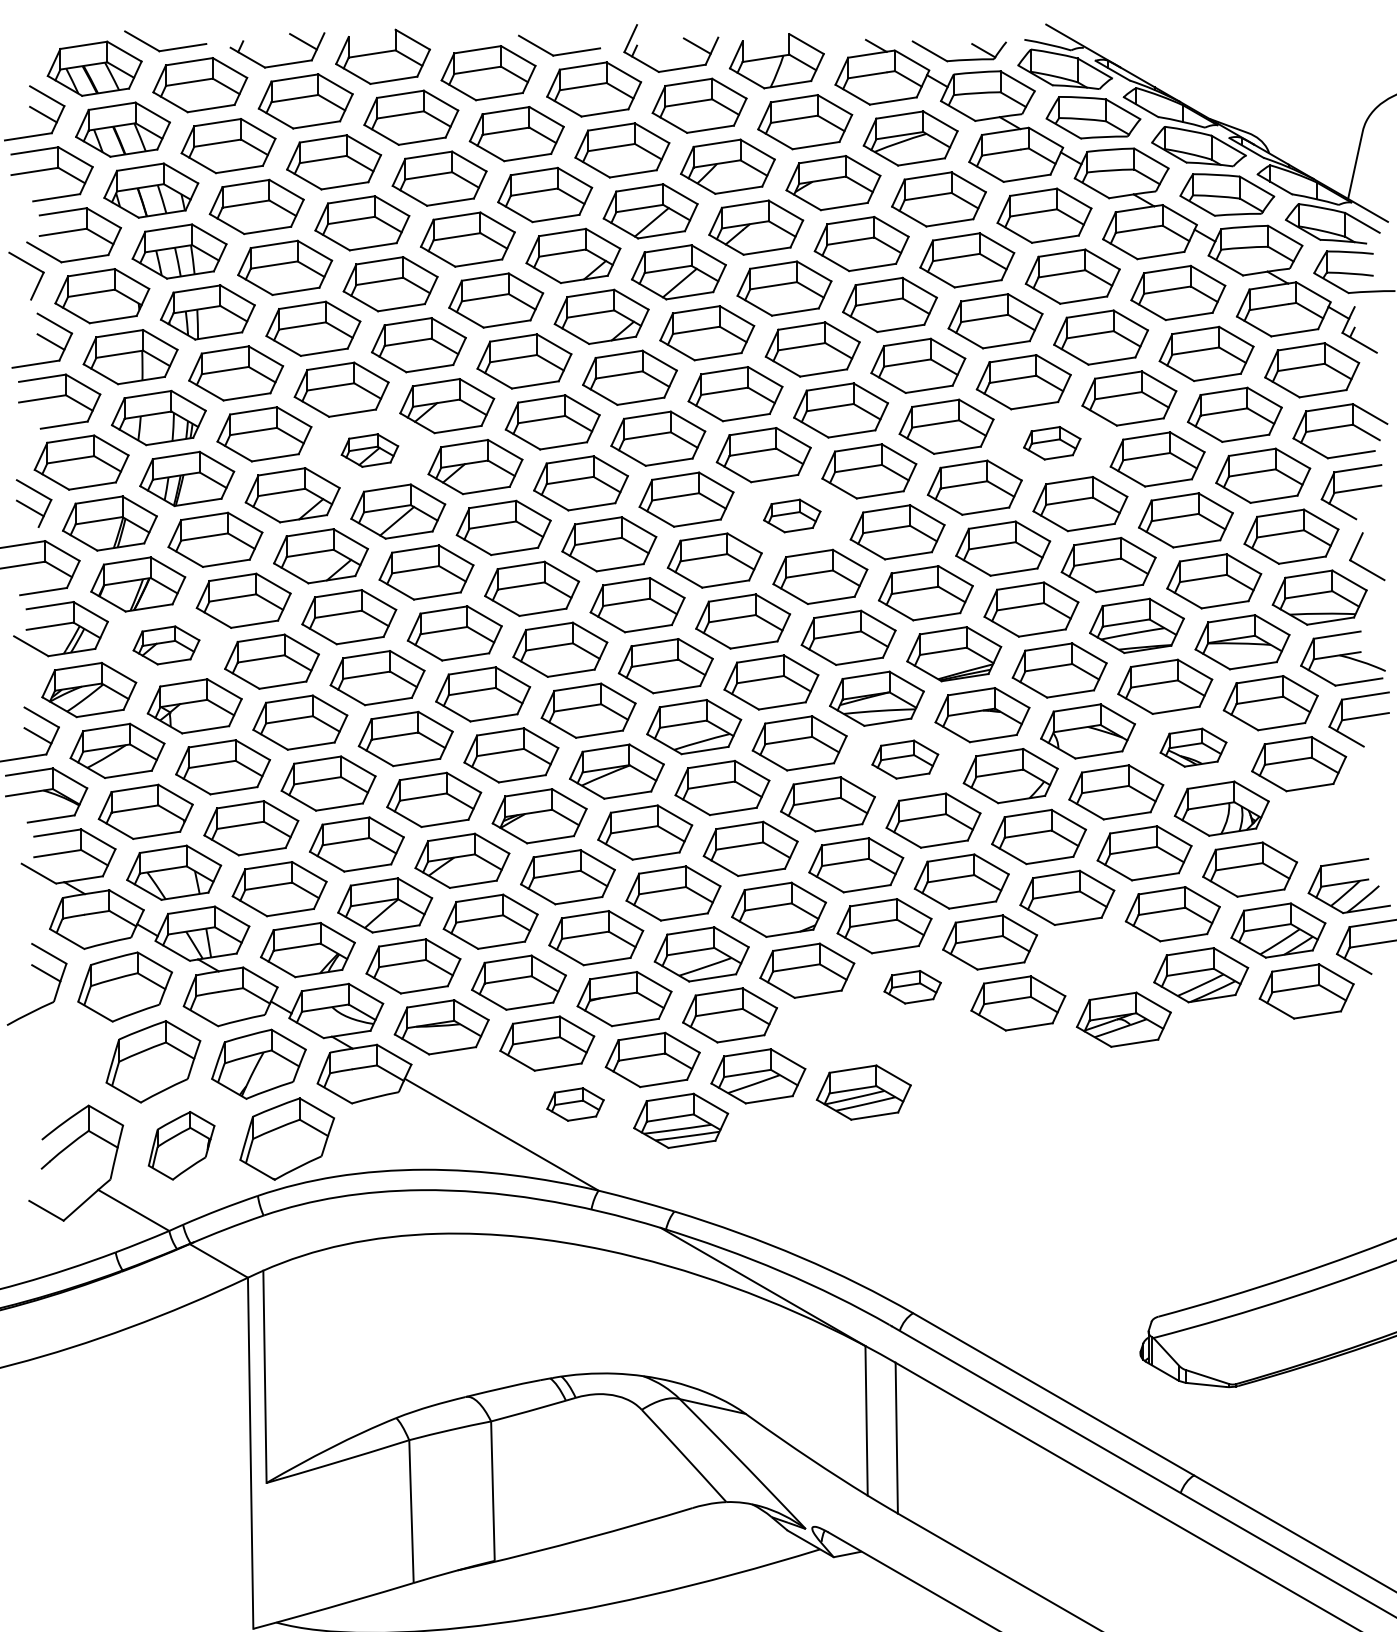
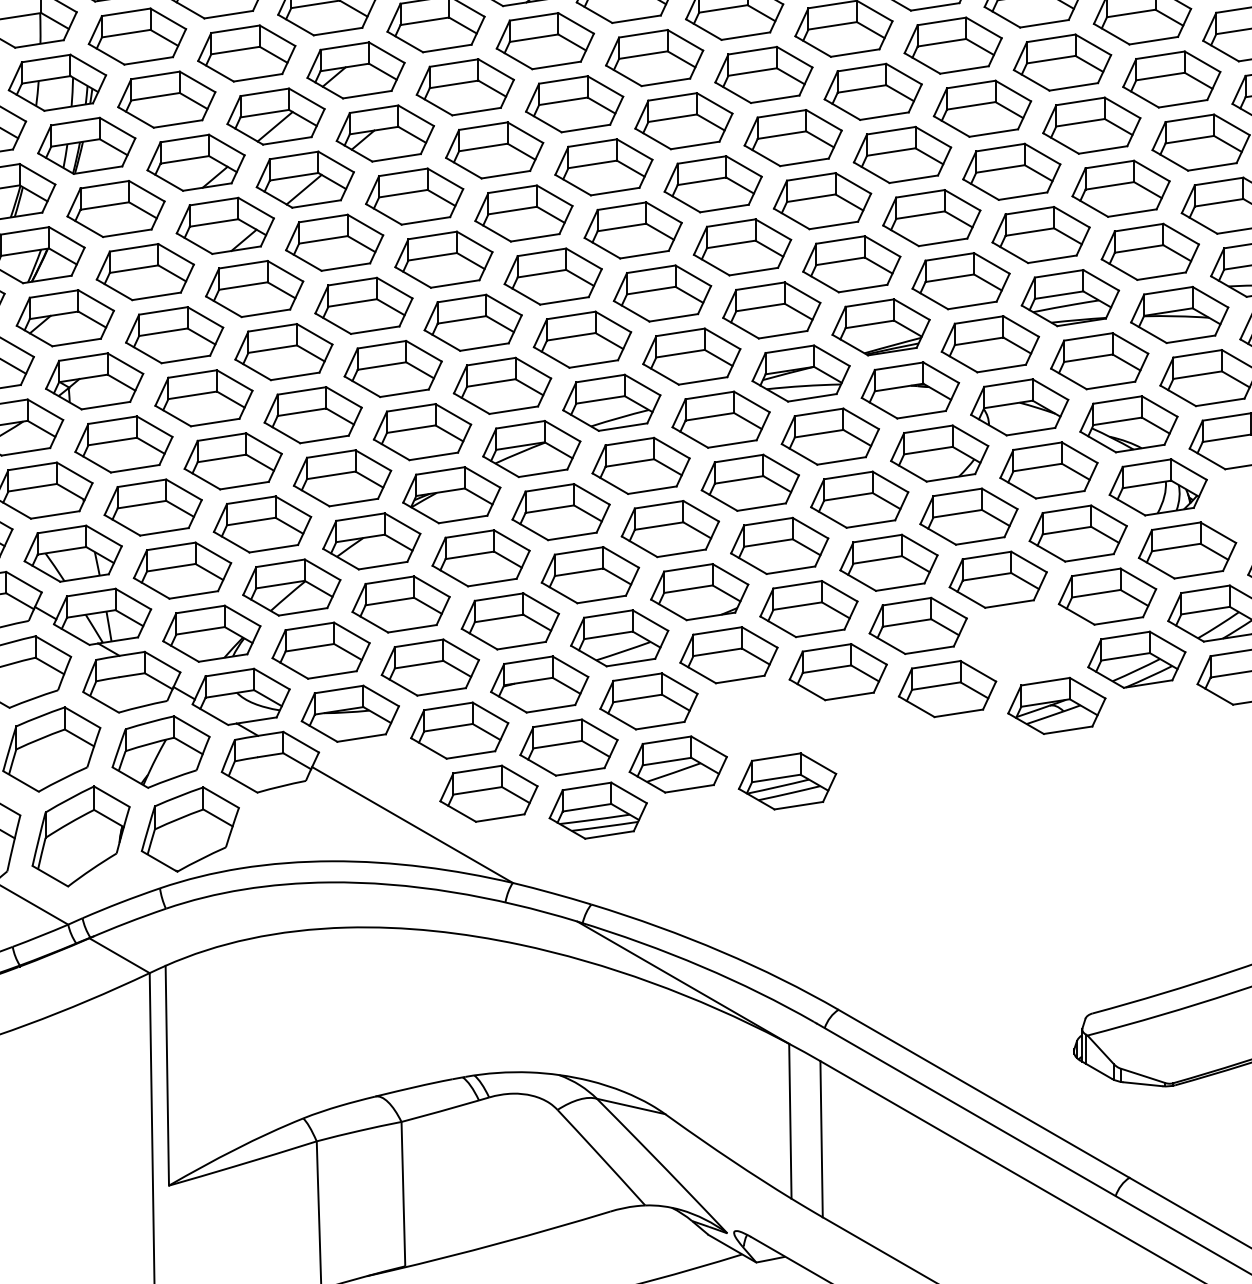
part: (1052, 443) -> (982, 109), size x1.67
part: (369, 450) -> (275, 116), size x1.67
part: (792, 515) -> (713, 183), size x1.67
part: (166, 645) -> (65, 318), size x1.43
part: (1193, 747) -> (1128, 423), size x1.43
part: (905, 759) -> (830, 436), size x1.43
part: (912, 987) -> (837, 672), size x1.67
part: (575, 1104) -> (488, 793), size x1.67
part: (181, 1145) -> (80, 836), size x1.43

